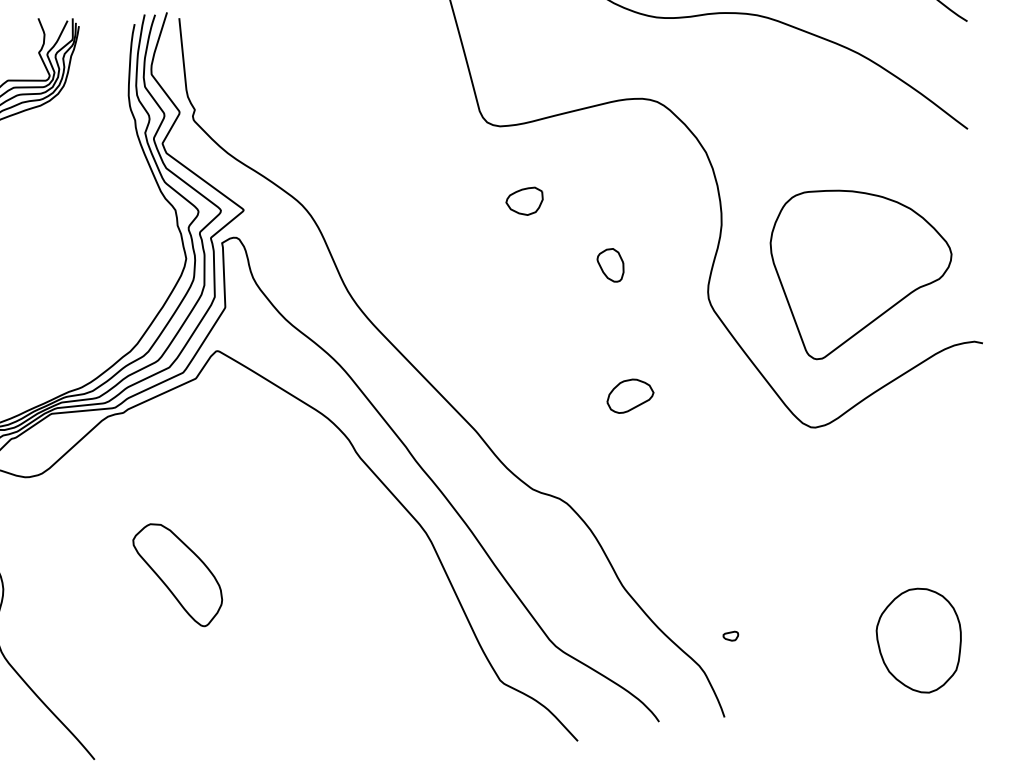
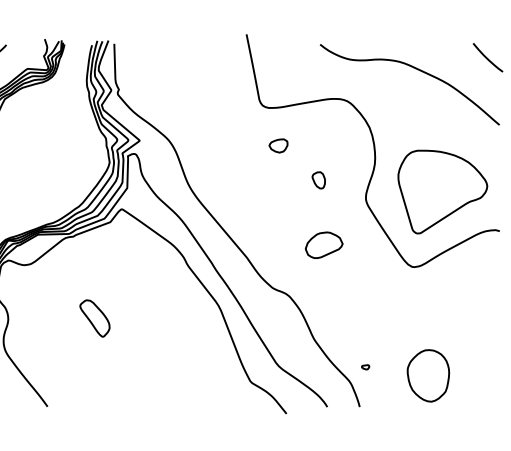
part: (629, 396) -> (323, 245), size x1.6
part: (177, 575) -> (94, 318), size x0.7
part: (919, 640) -> (428, 375), moved

